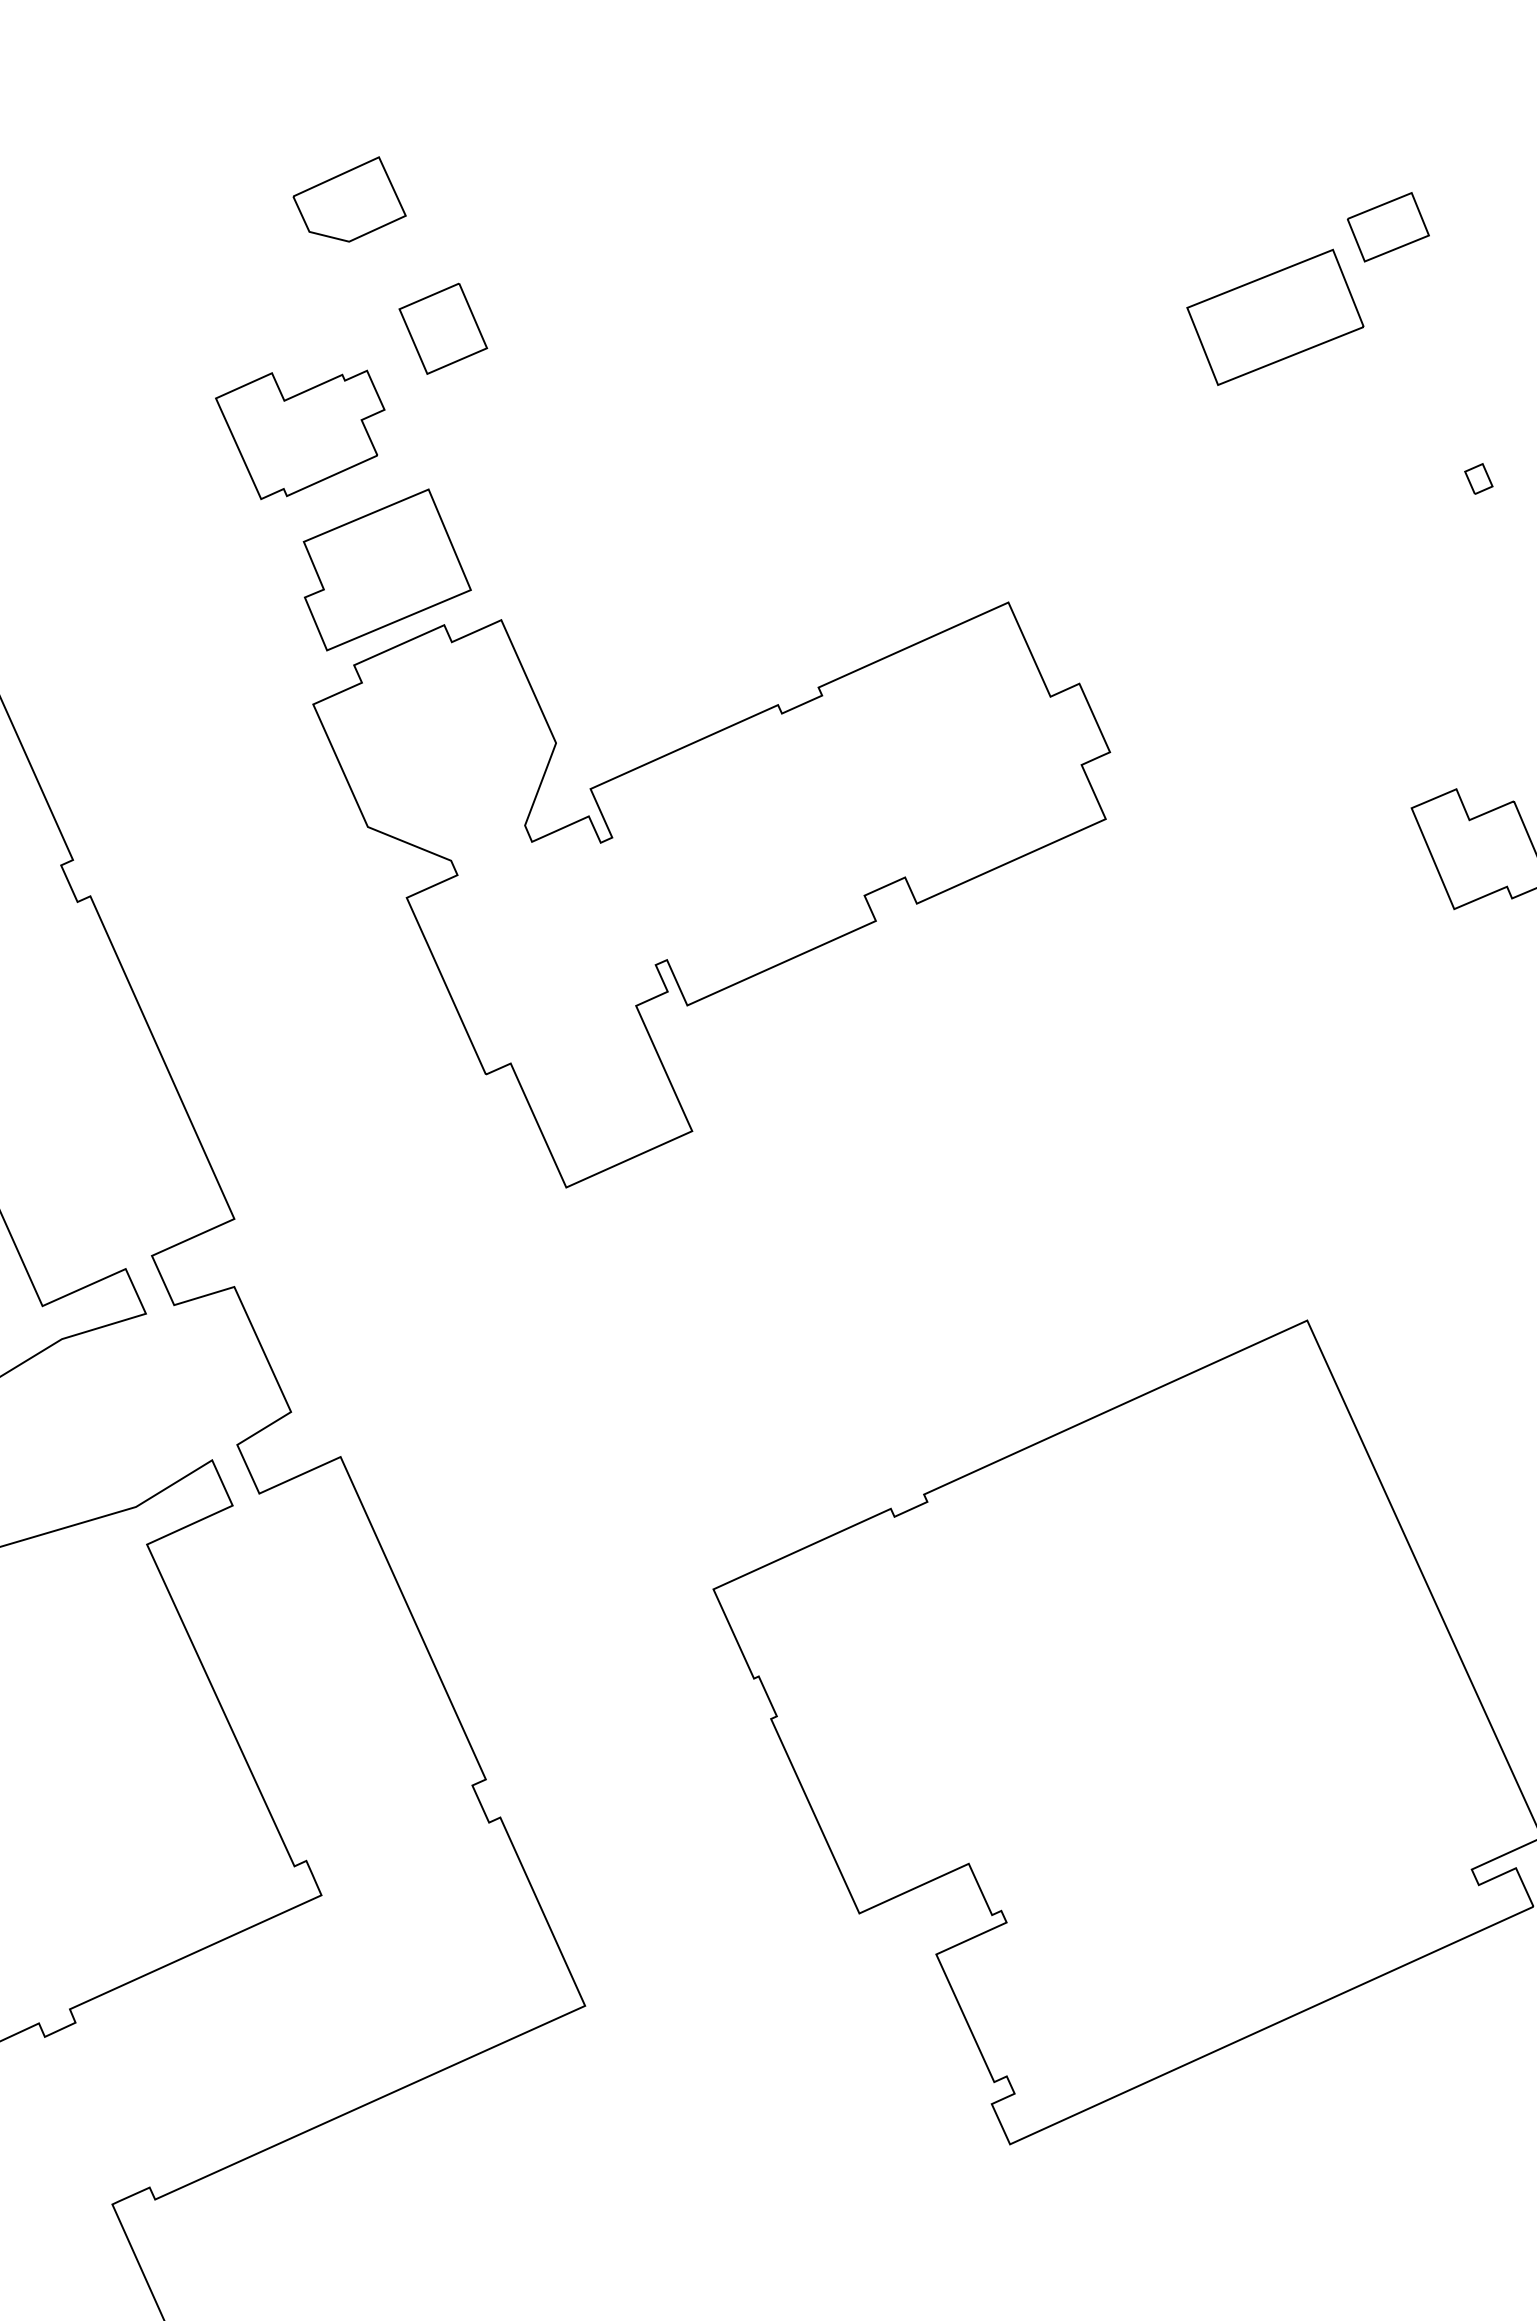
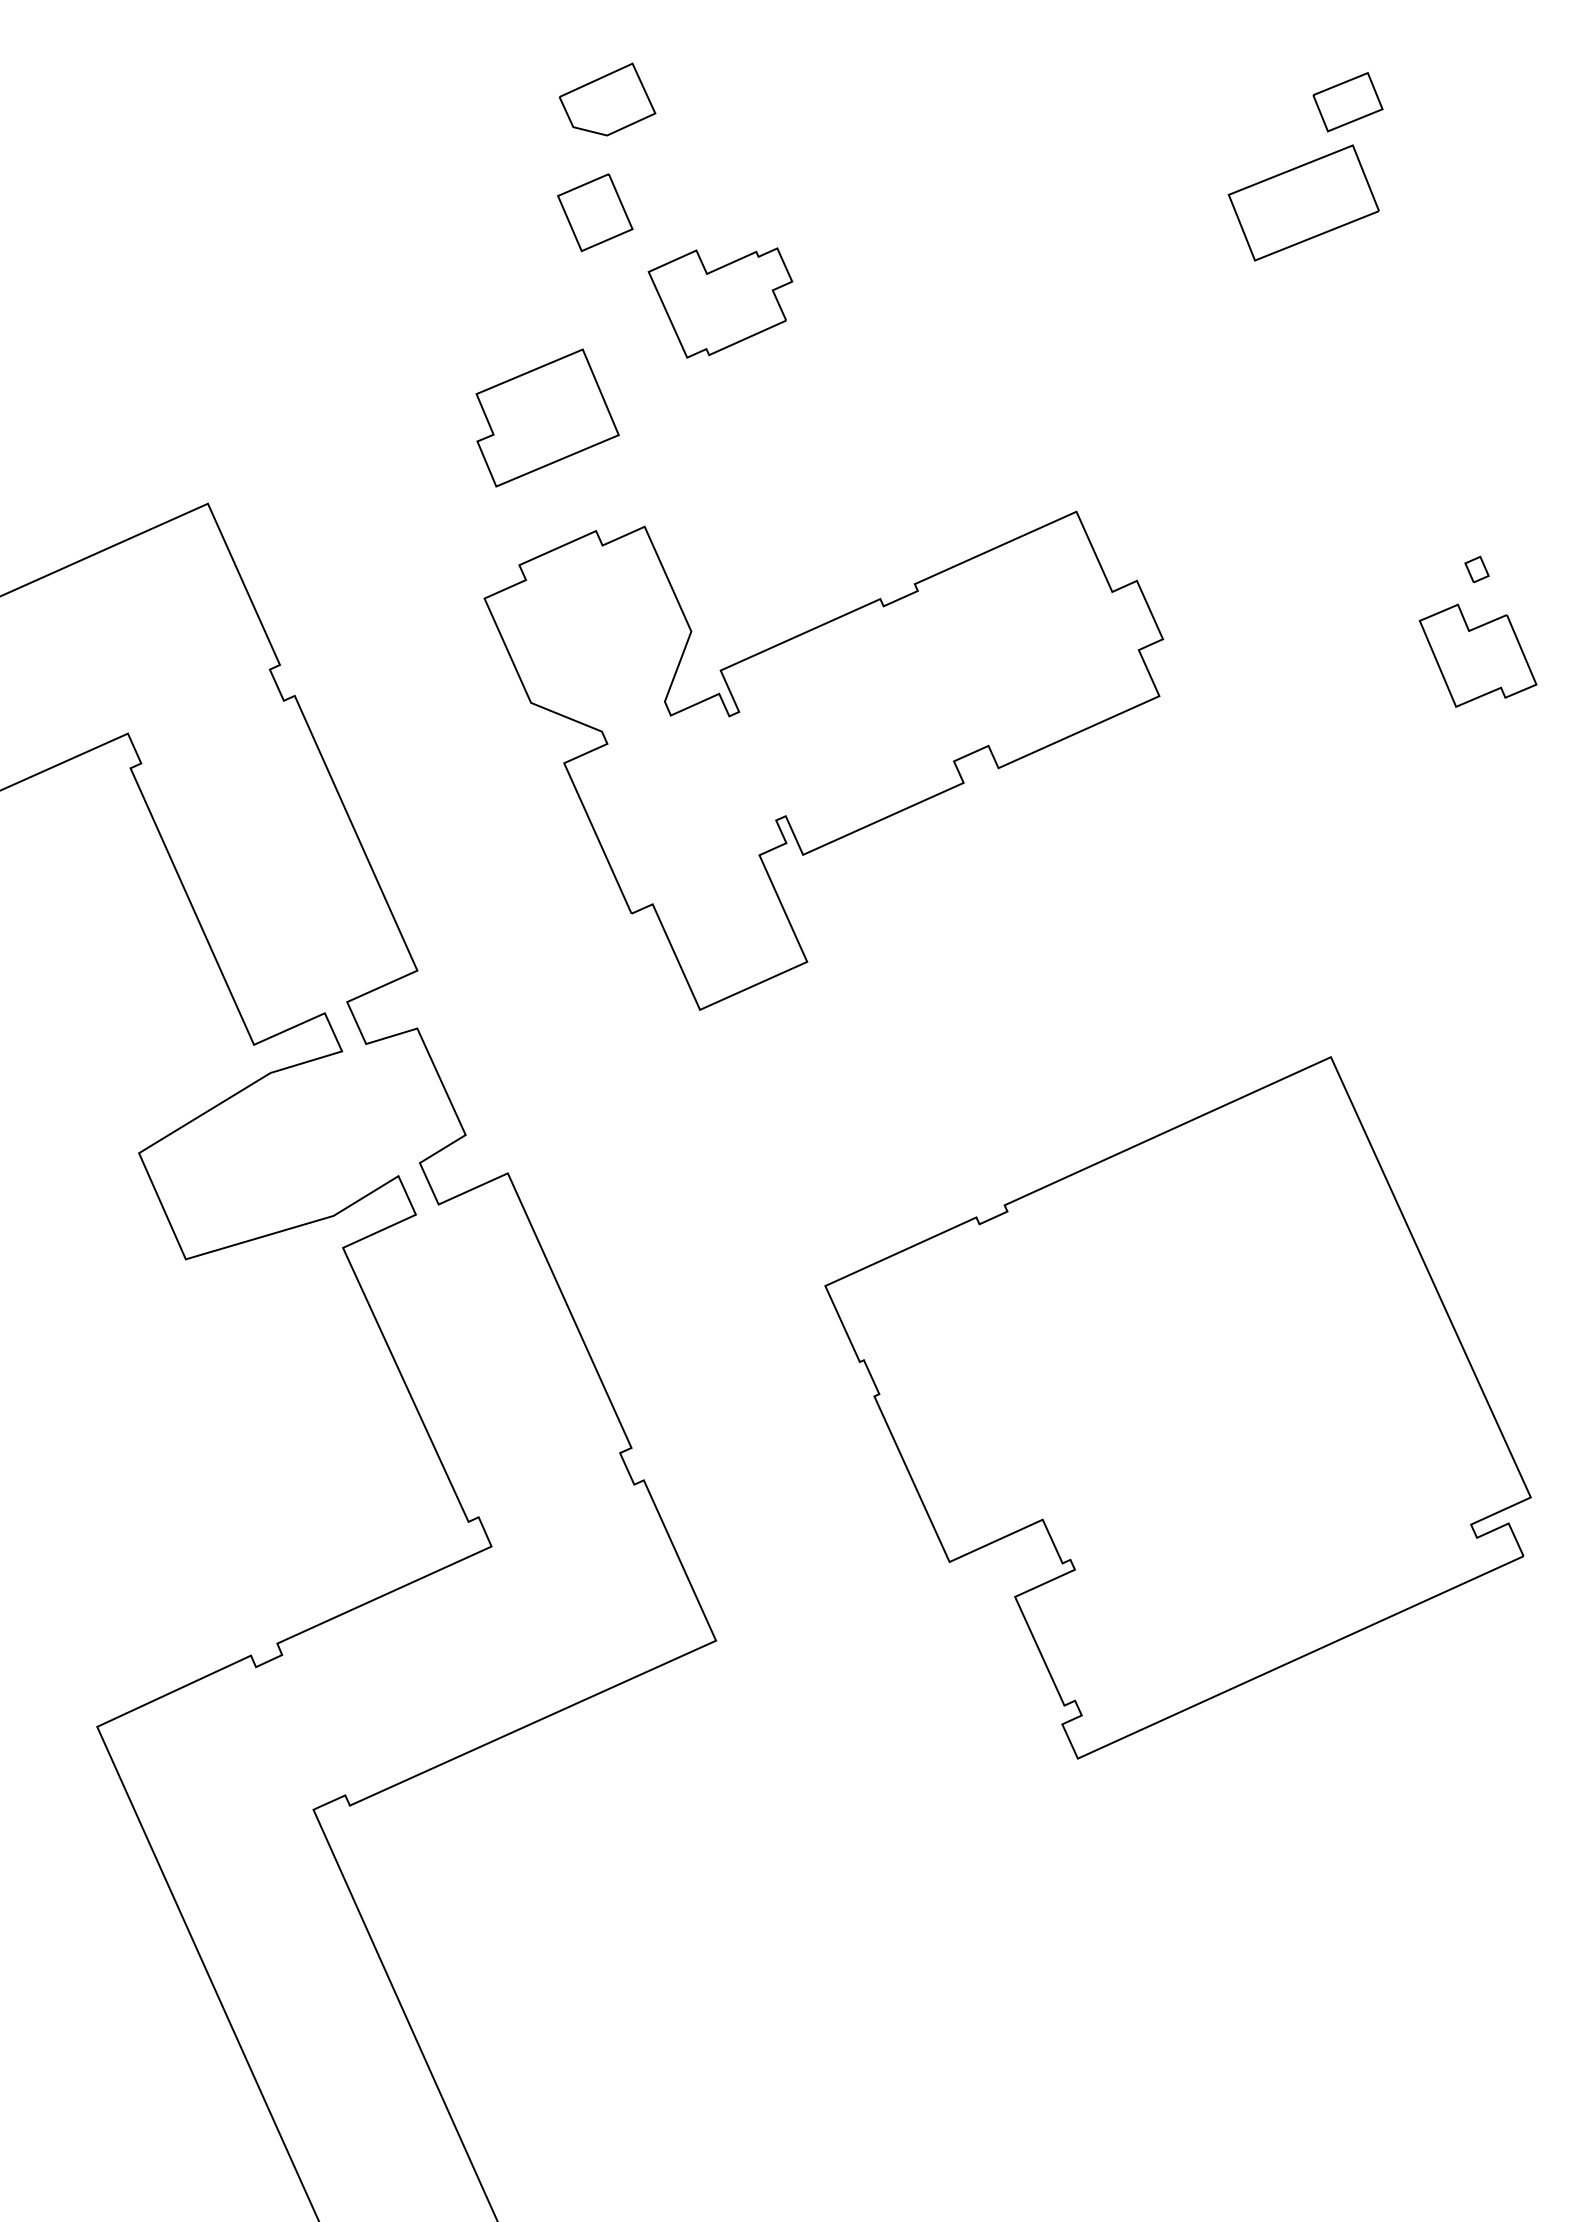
part: (349, 199) -> (607, 99), moved
part: (1387, 227) -> (1347, 102), moved
part: (300, 434) -> (720, 302), moved
part: (1478, 478) -> (1476, 569), moved
part: (711, 894) -> (823, 760), moved

